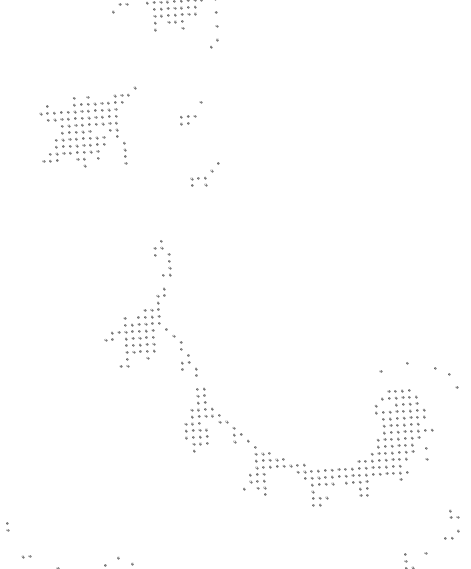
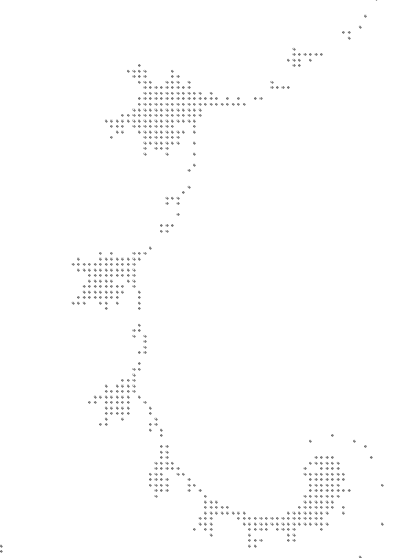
part: (89, 127) -> (111, 277), moved
part: (204, 174) -> (177, 195), moved
part: (426, 454) -> (343, 510), size x0.62

